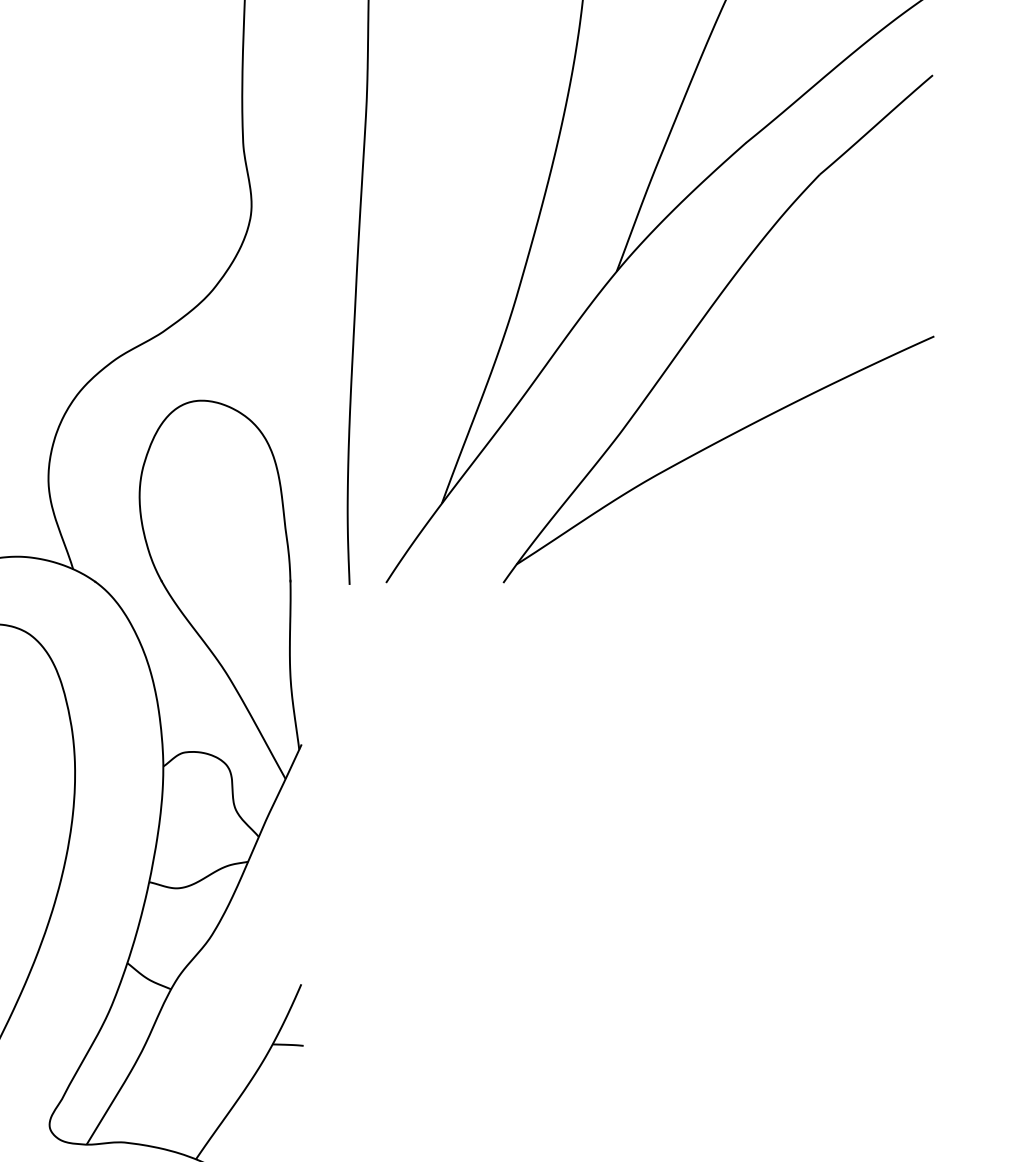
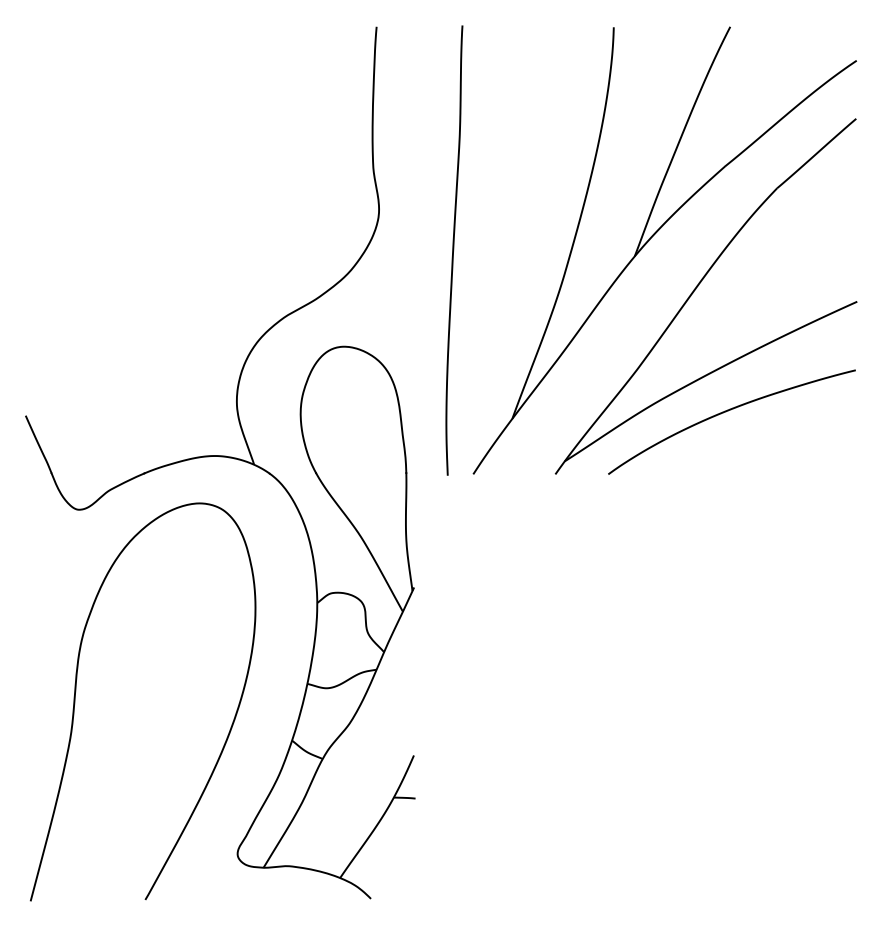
curve: (747, 494) -> (726, 412), added

